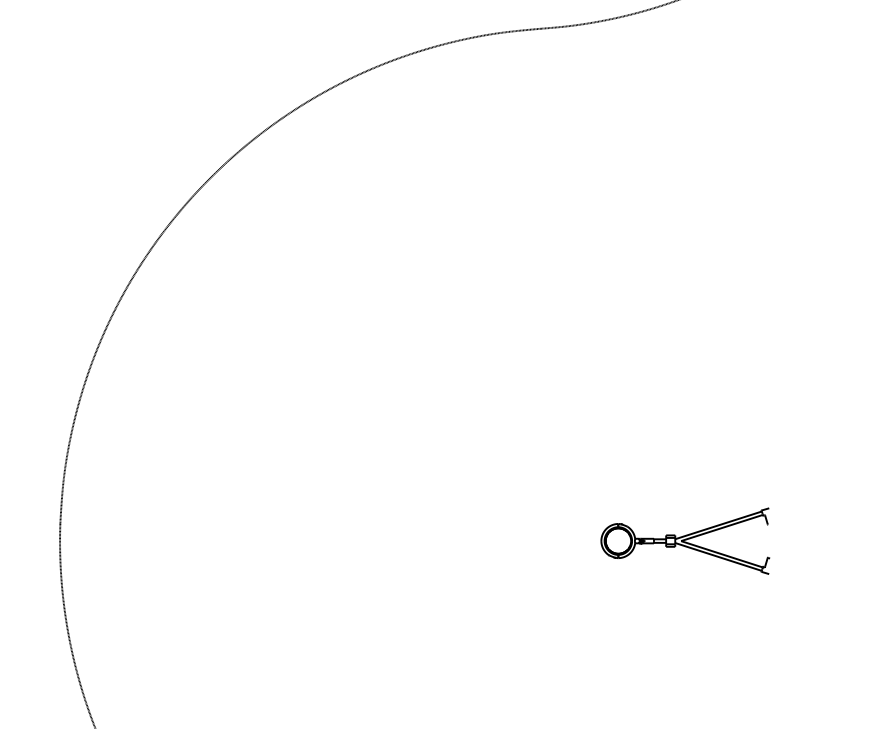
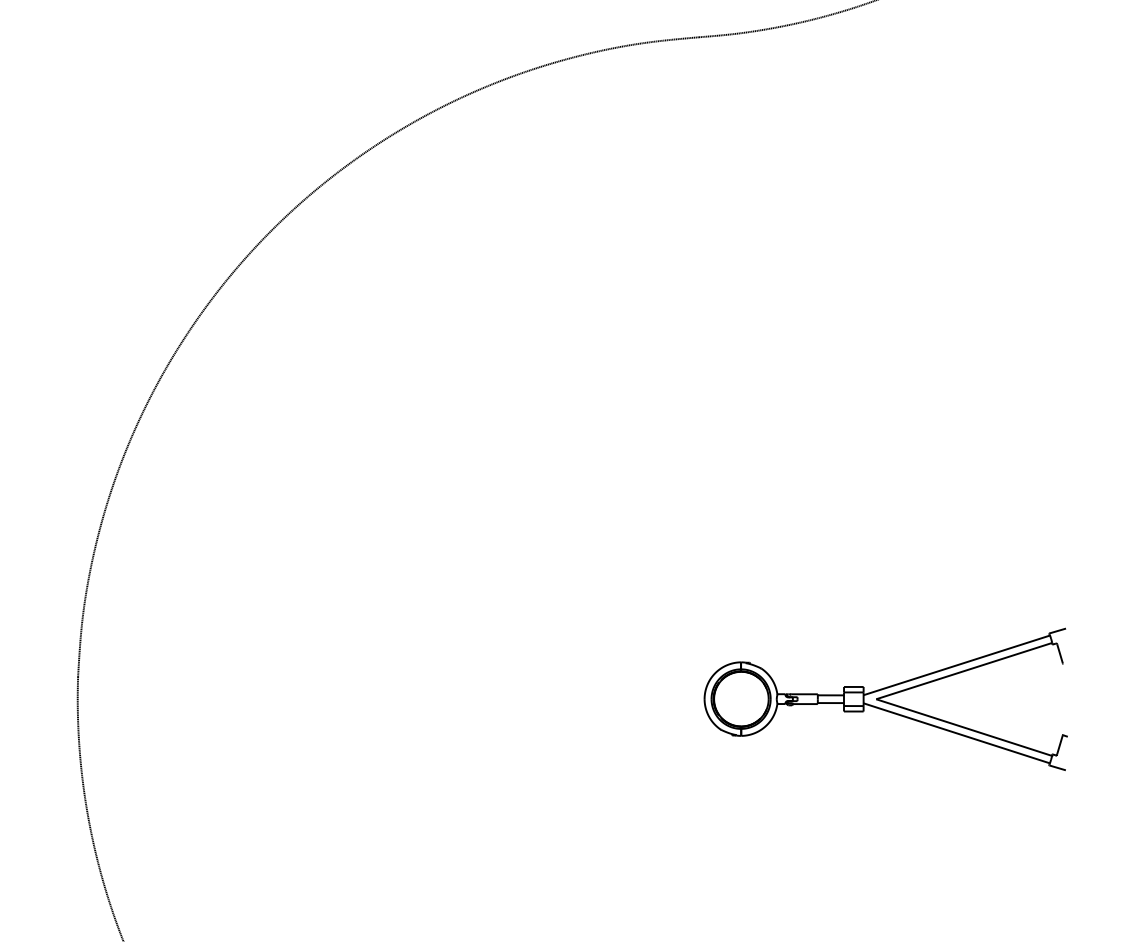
part: (685, 540) -> (885, 698), size x1.67

